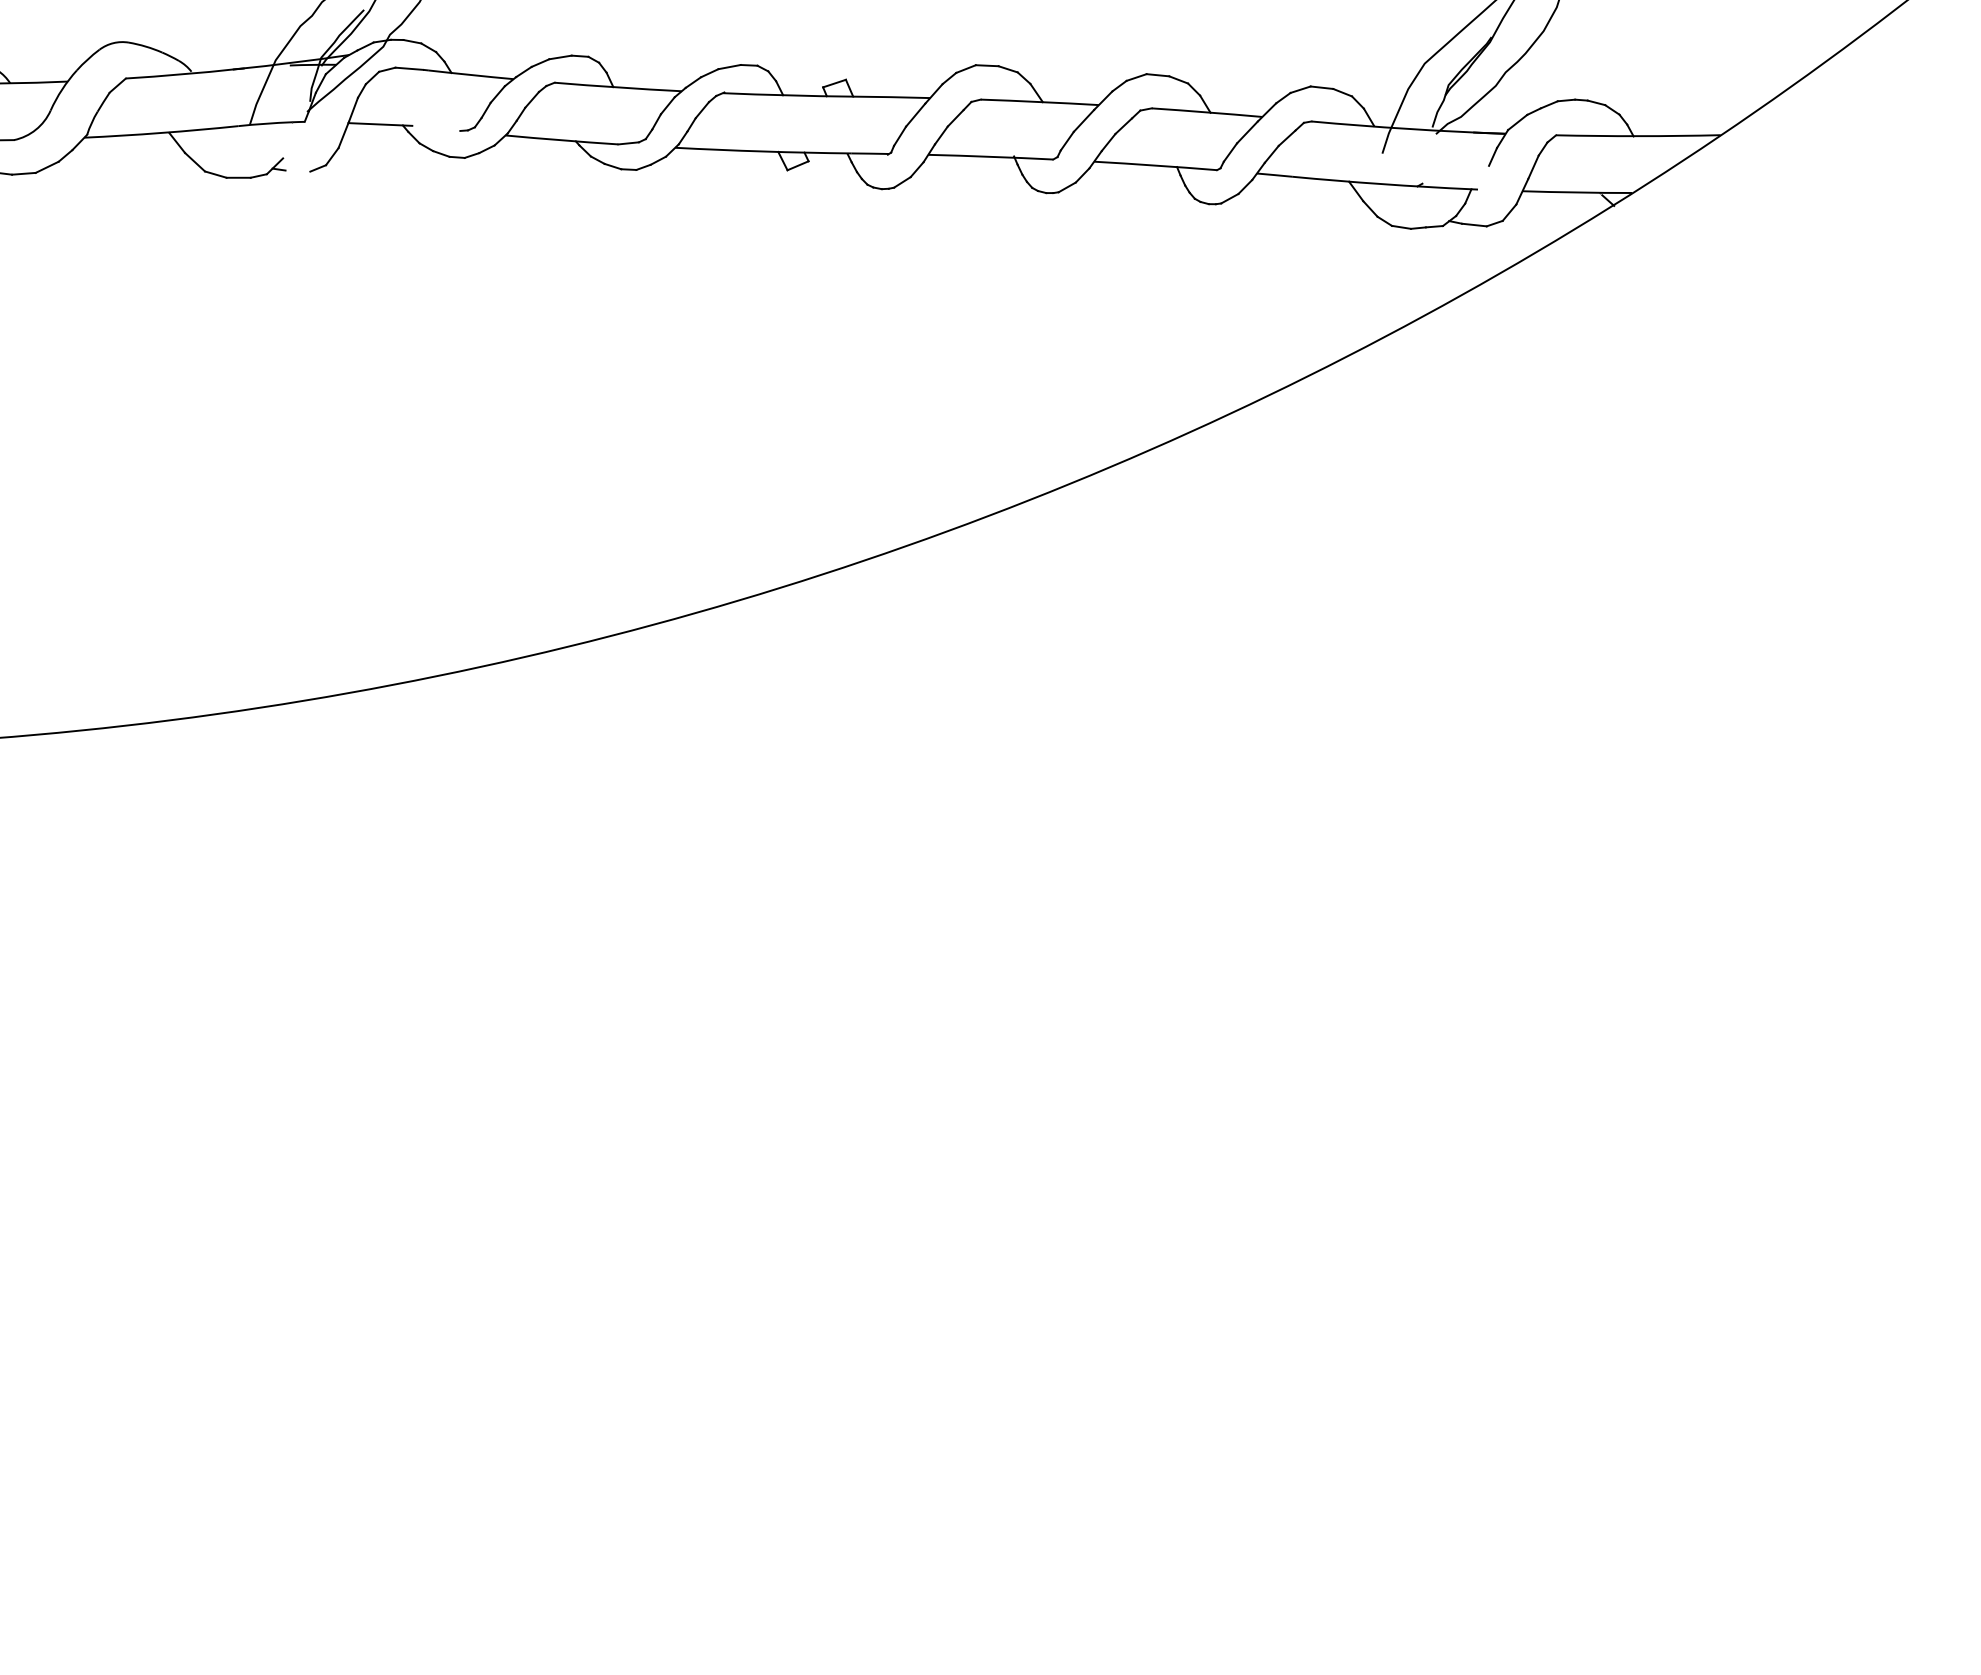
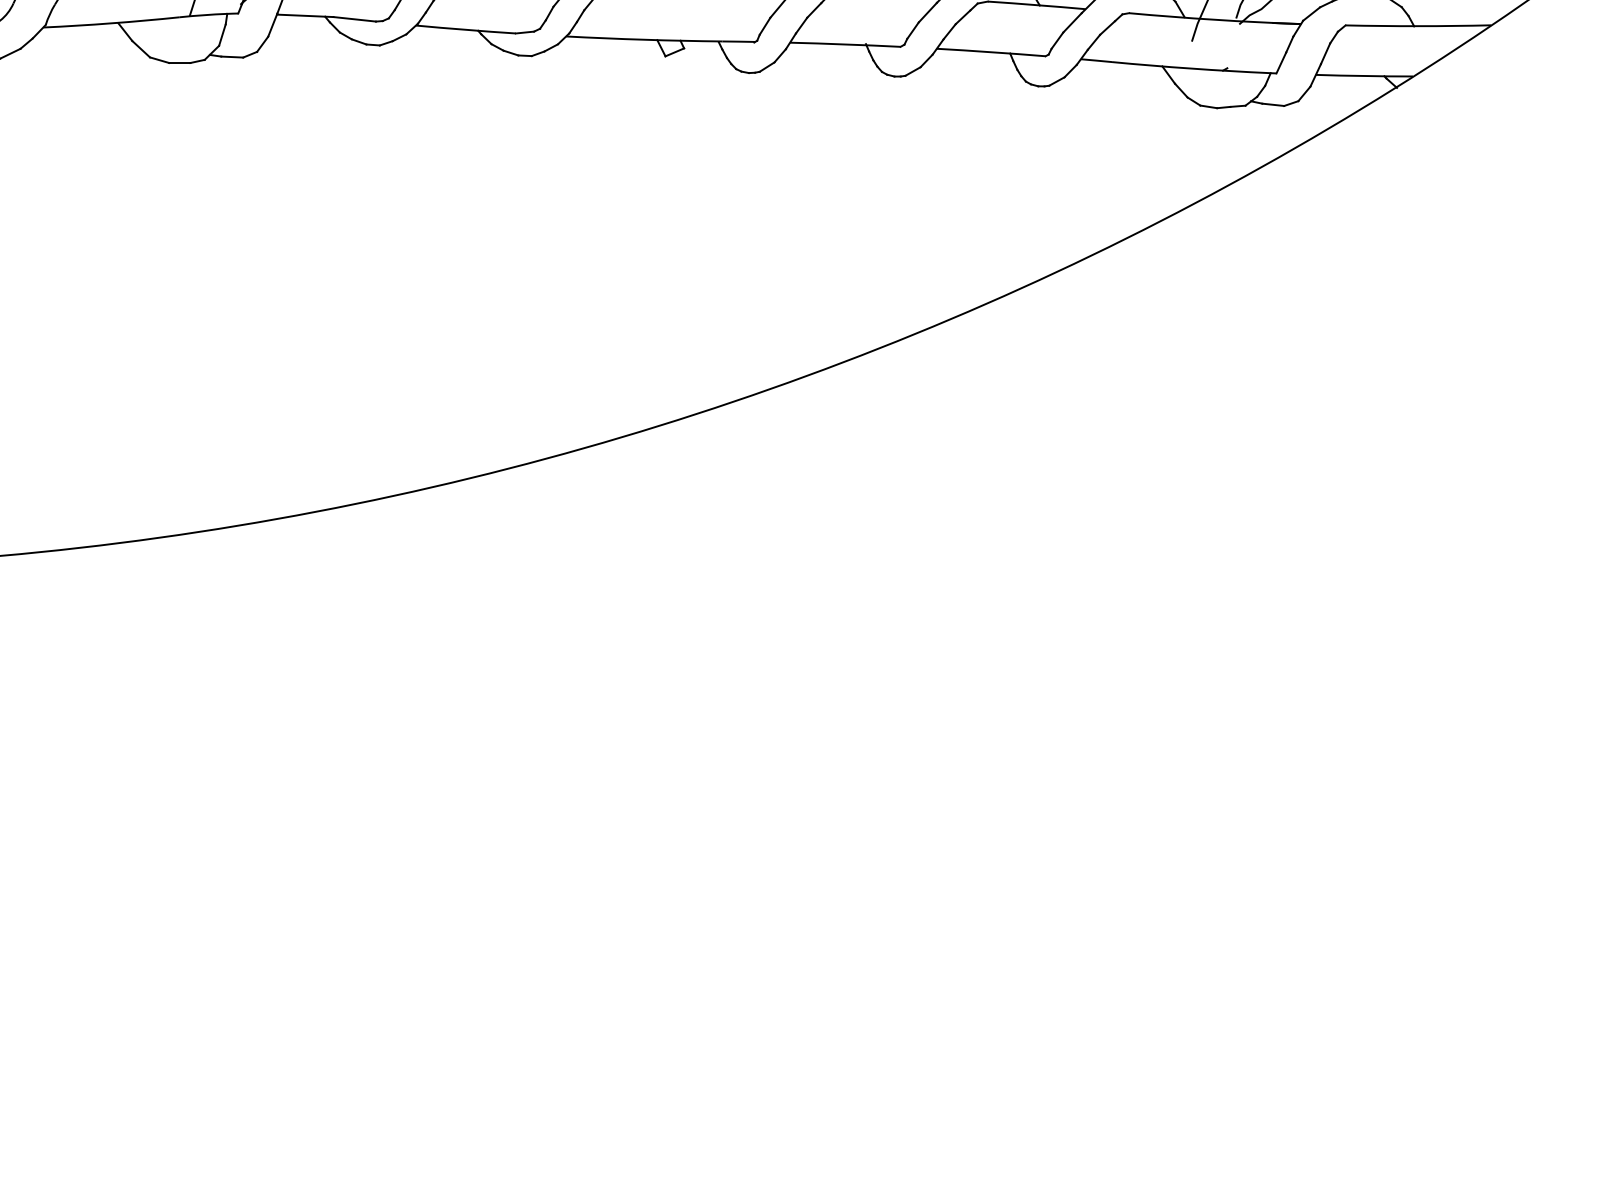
line: (436, 127) -> (354, 18), added
line: (286, 146) -> (222, 35), added
line: (297, 170) -> (231, 56), added
line: (1483, 177) -> (1281, 62), added

